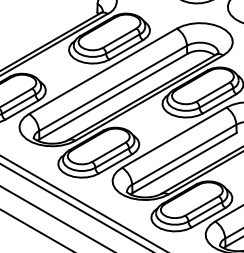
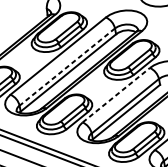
line: (112, 88) -> (66, 67), solid -> dashed
line: (174, 137) -> (116, 95), solid -> dashed

